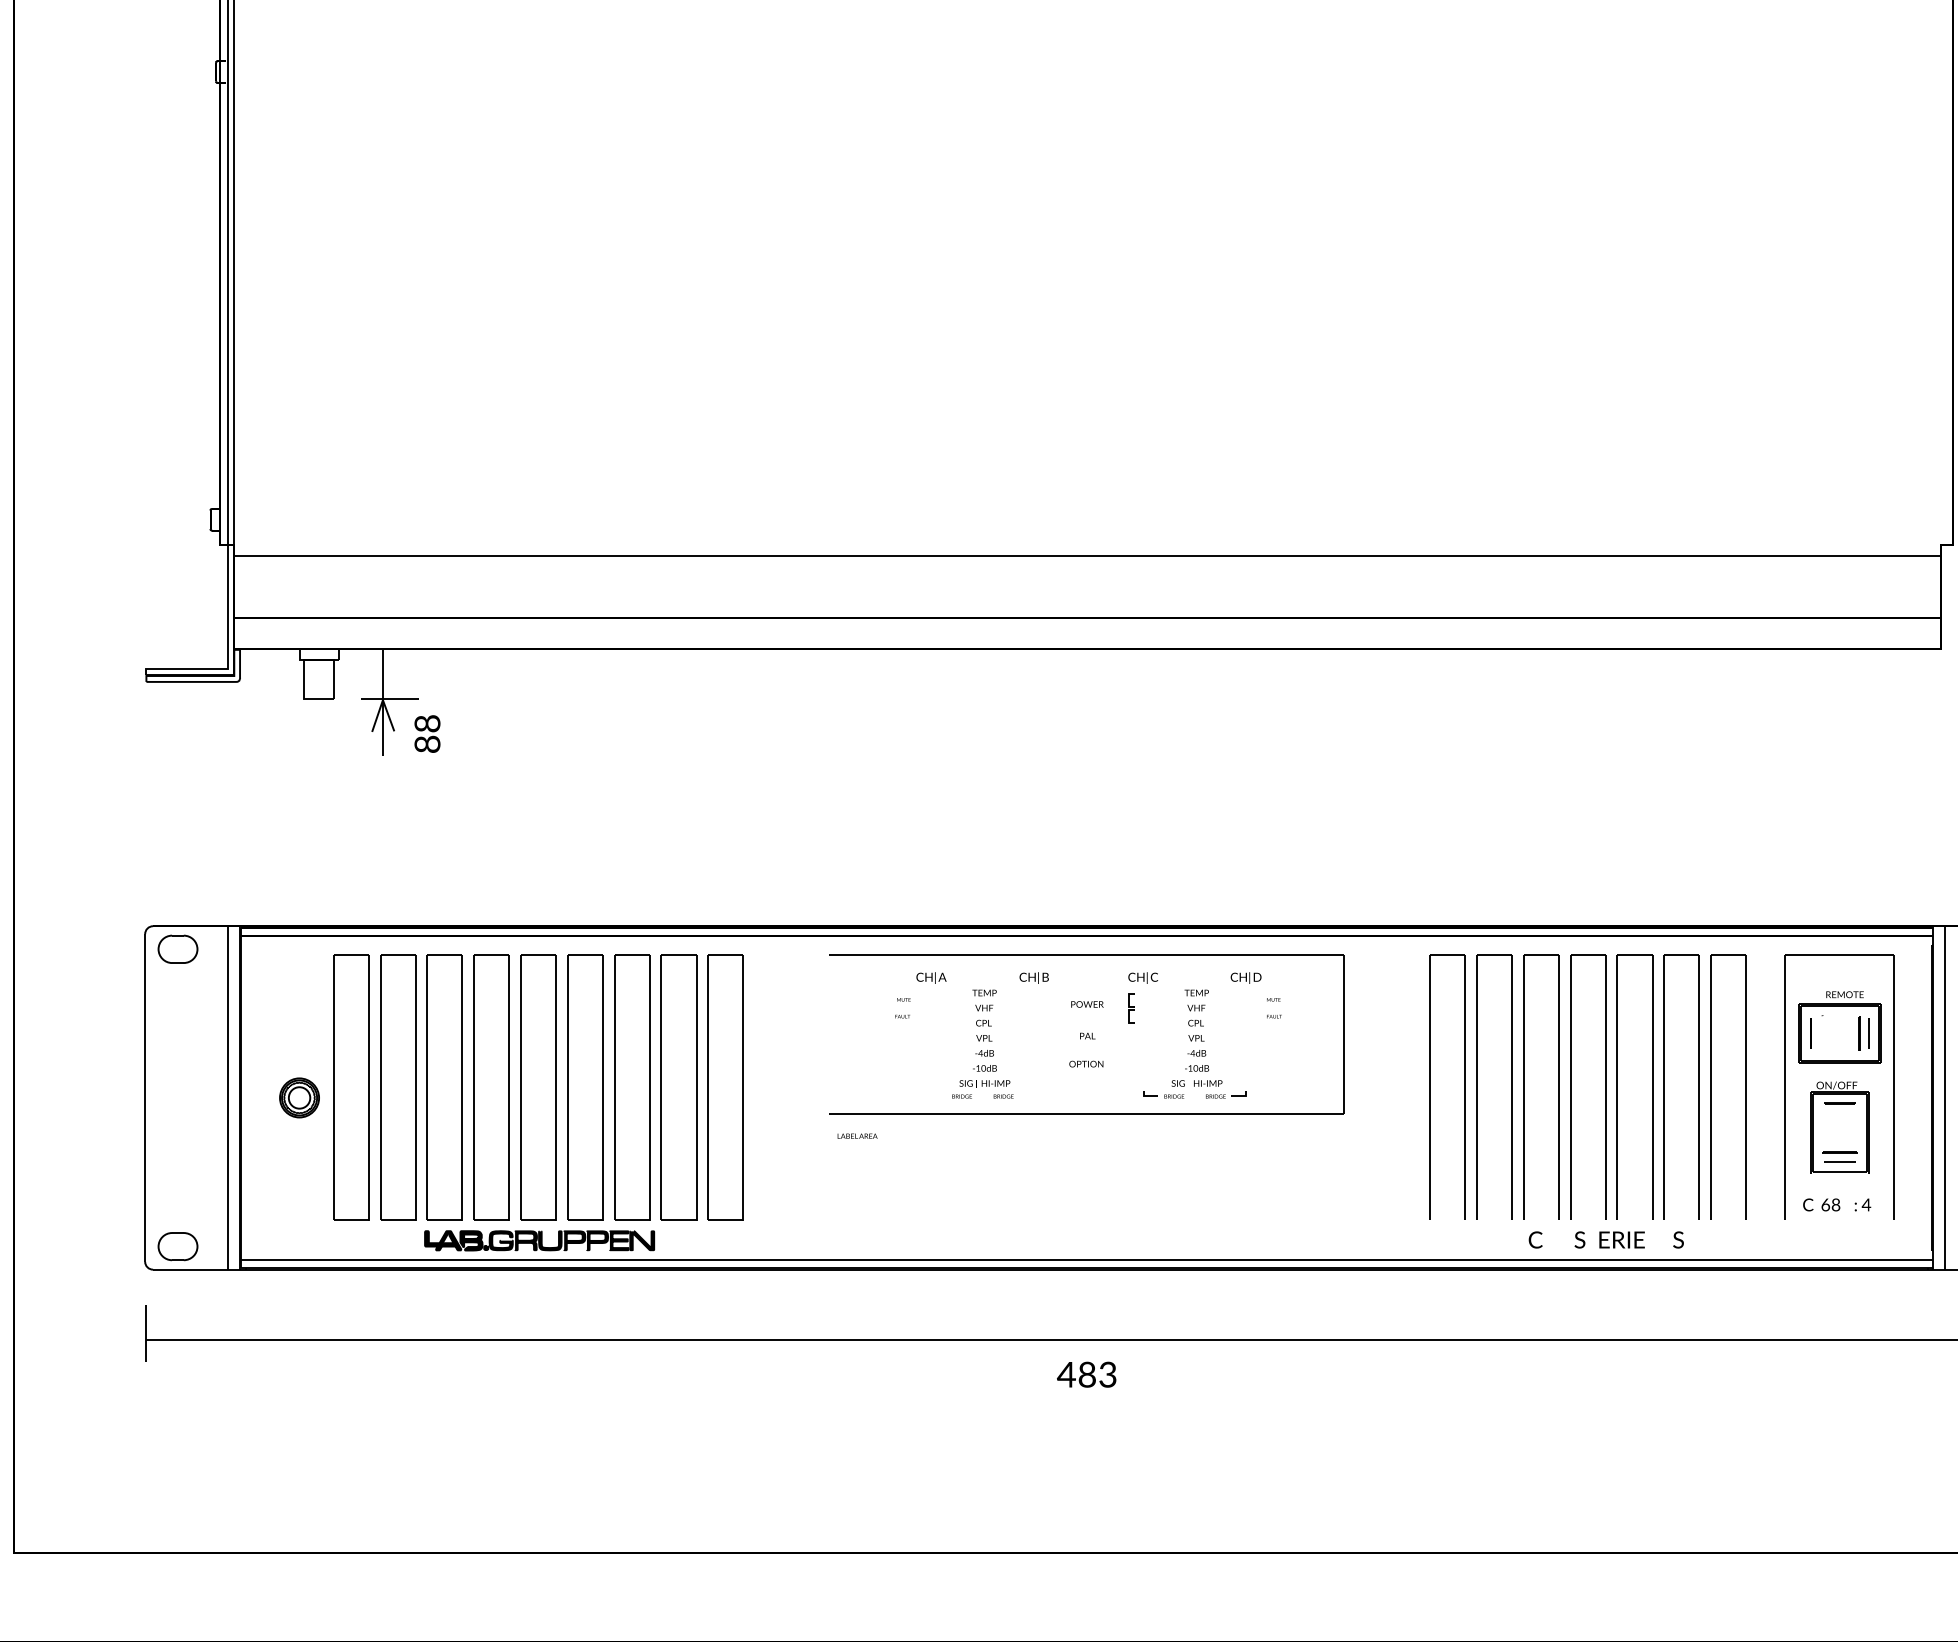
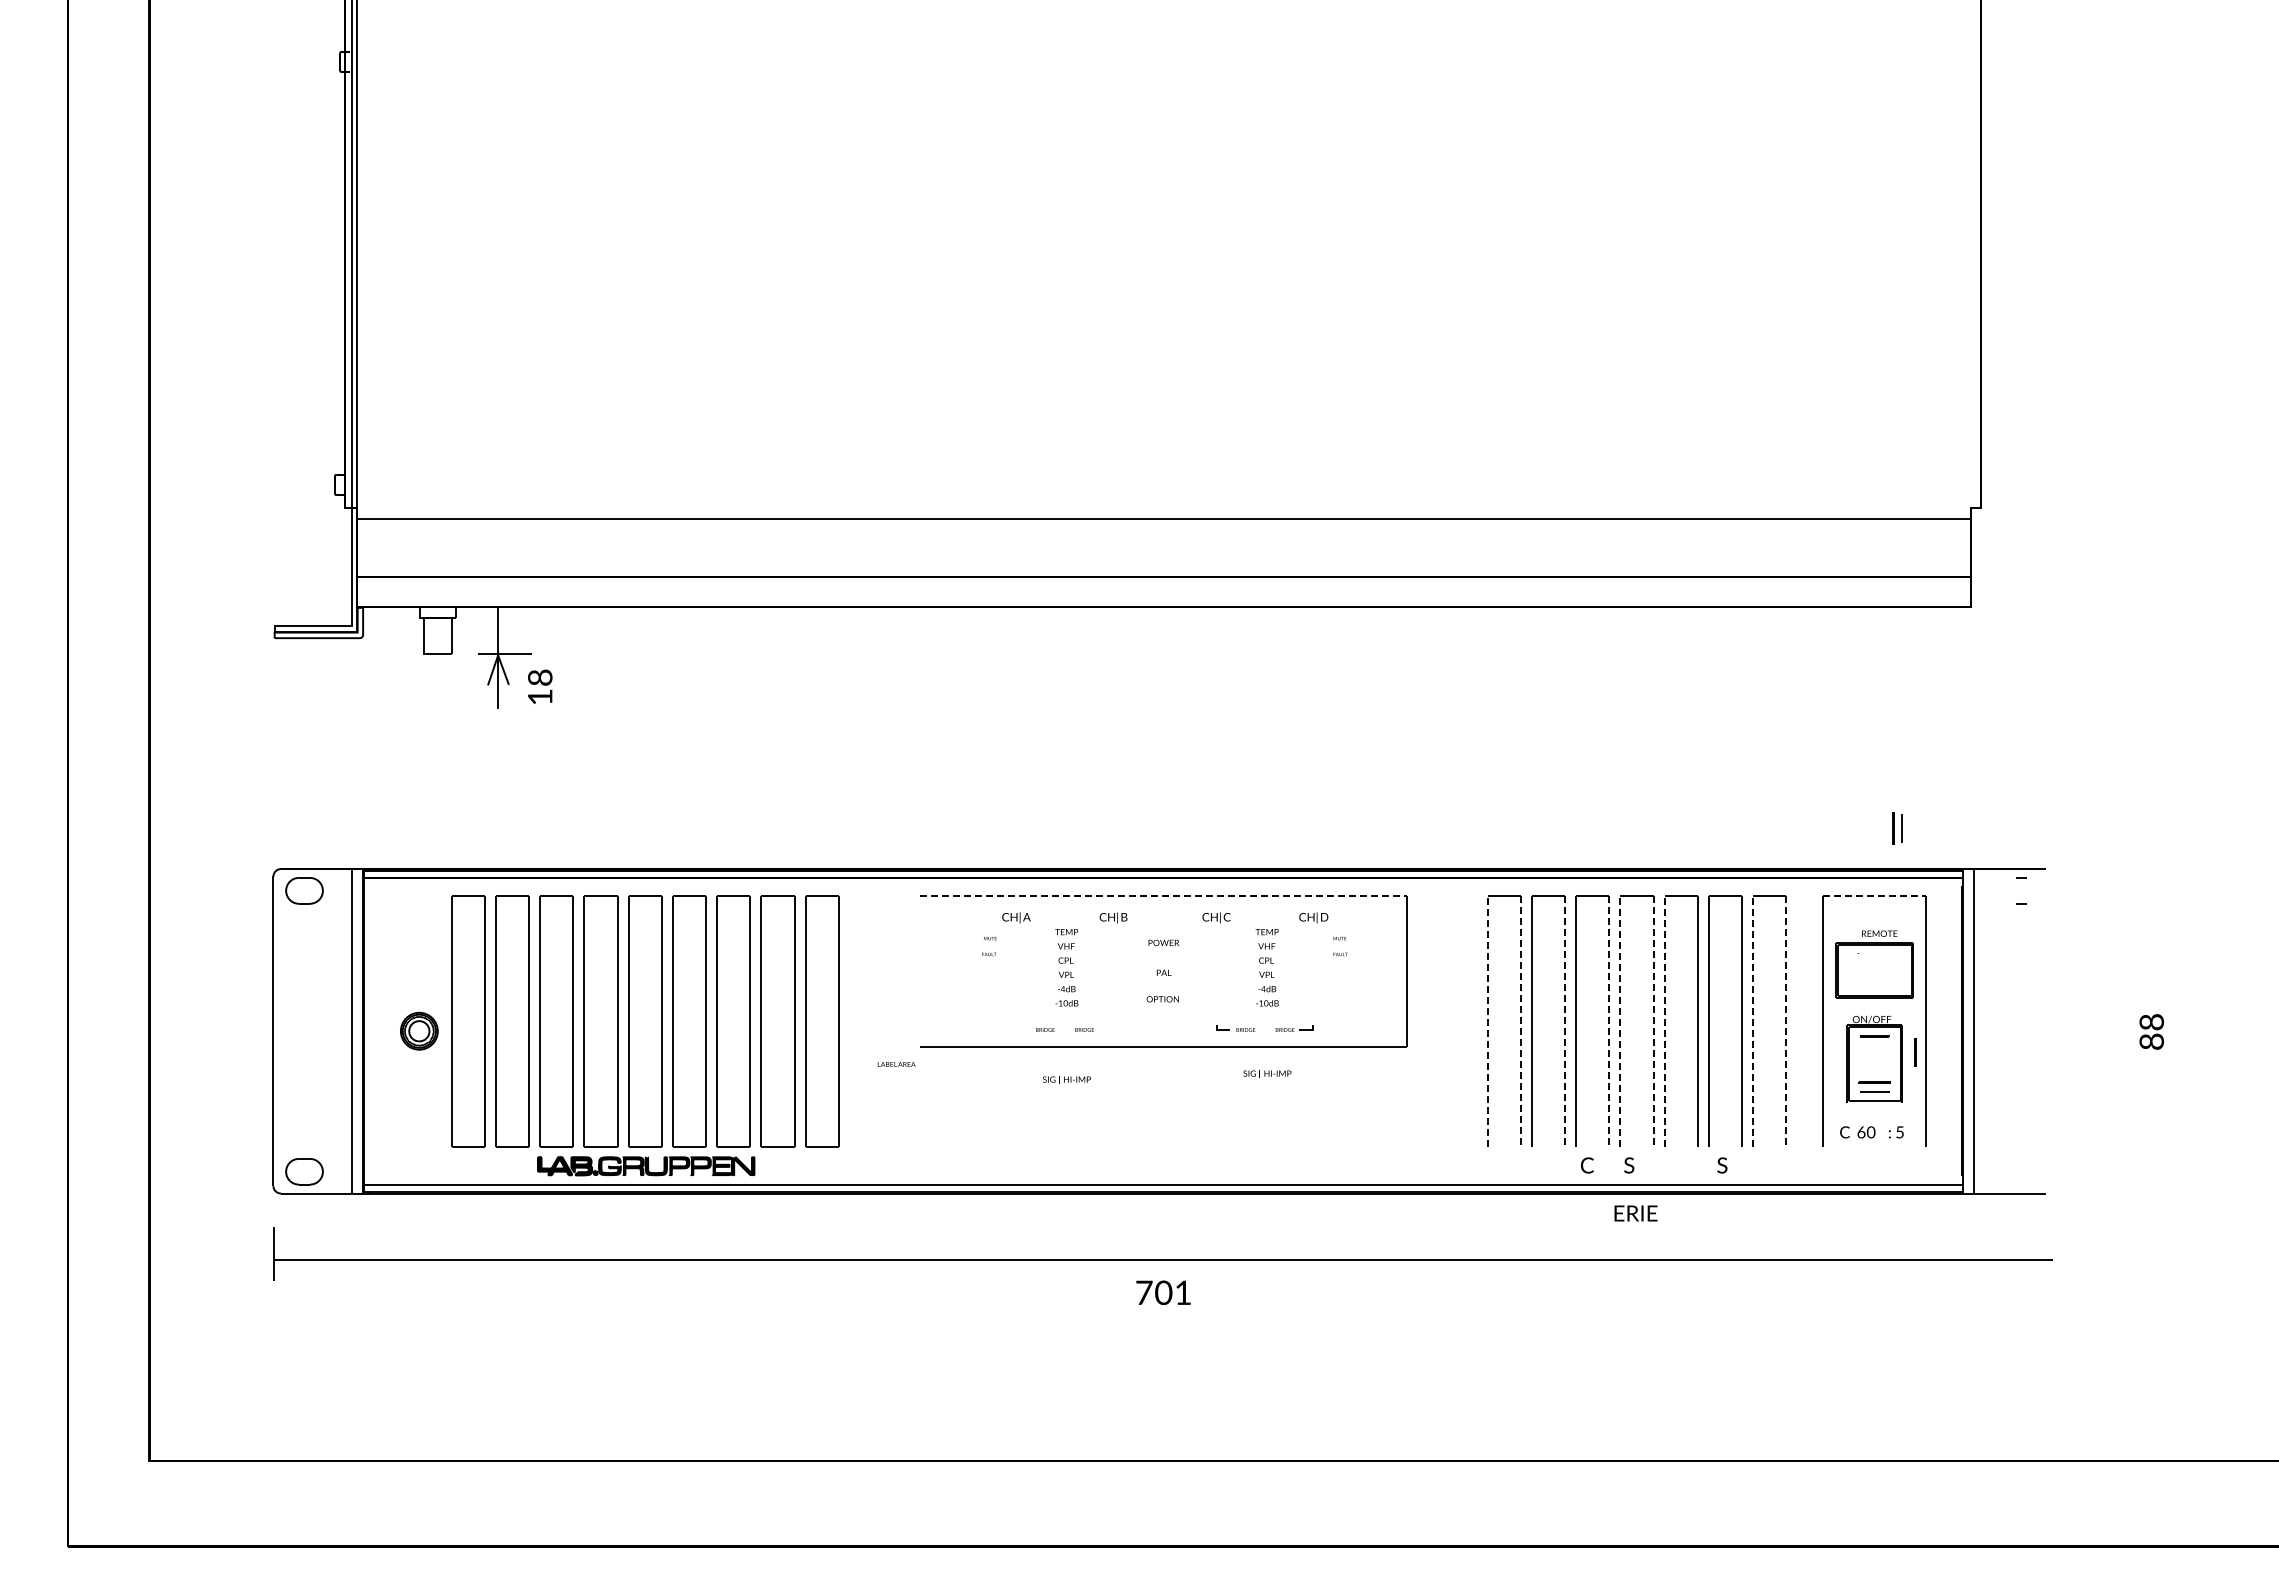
text: (427, 744) -> (540, 697), 88 -> 18
line: (1087, 955) -> (1163, 896), solid -> dashed
line: (1839, 955) -> (1874, 896), solid -> dashed
part: (1131, 1008) -> (1205, 946), removed
line: (1810, 1033) -> (1915, 1052), moved
part: (1863, 1033) -> (1897, 828), moved
text: (984, 1083) -> (1066, 1079), moved
text: (1197, 1083) -> (1267, 1073), moved
line: (1429, 1087) -> (1487, 1021), solid -> dashed
line: (1570, 1087) -> (1620, 1021), solid -> dashed
line: (1617, 1087) -> (1664, 1021), solid -> dashed
line: (1711, 1087) -> (1753, 1021), solid -> dashed
line: (1464, 1088) -> (1520, 1022), solid -> dashed
line: (1512, 1088) -> (1565, 1022), solid -> dashed
line: (1559, 1088) -> (1609, 1022), solid -> dashed
line: (1605, 1088) -> (1653, 1022), solid -> dashed
line: (1746, 1088) -> (1786, 1022), solid -> dashed
text: (857, 1136) -> (896, 1064), moved
text: (1835, 1205) -> (1870, 1132), 68 -> 60
text: (1865, 1205) -> (1899, 1132), 4 -> 5
text: (1621, 1240) -> (1635, 1213), moved
text: (1087, 1374) -> (1163, 1292), 483 -> 701

